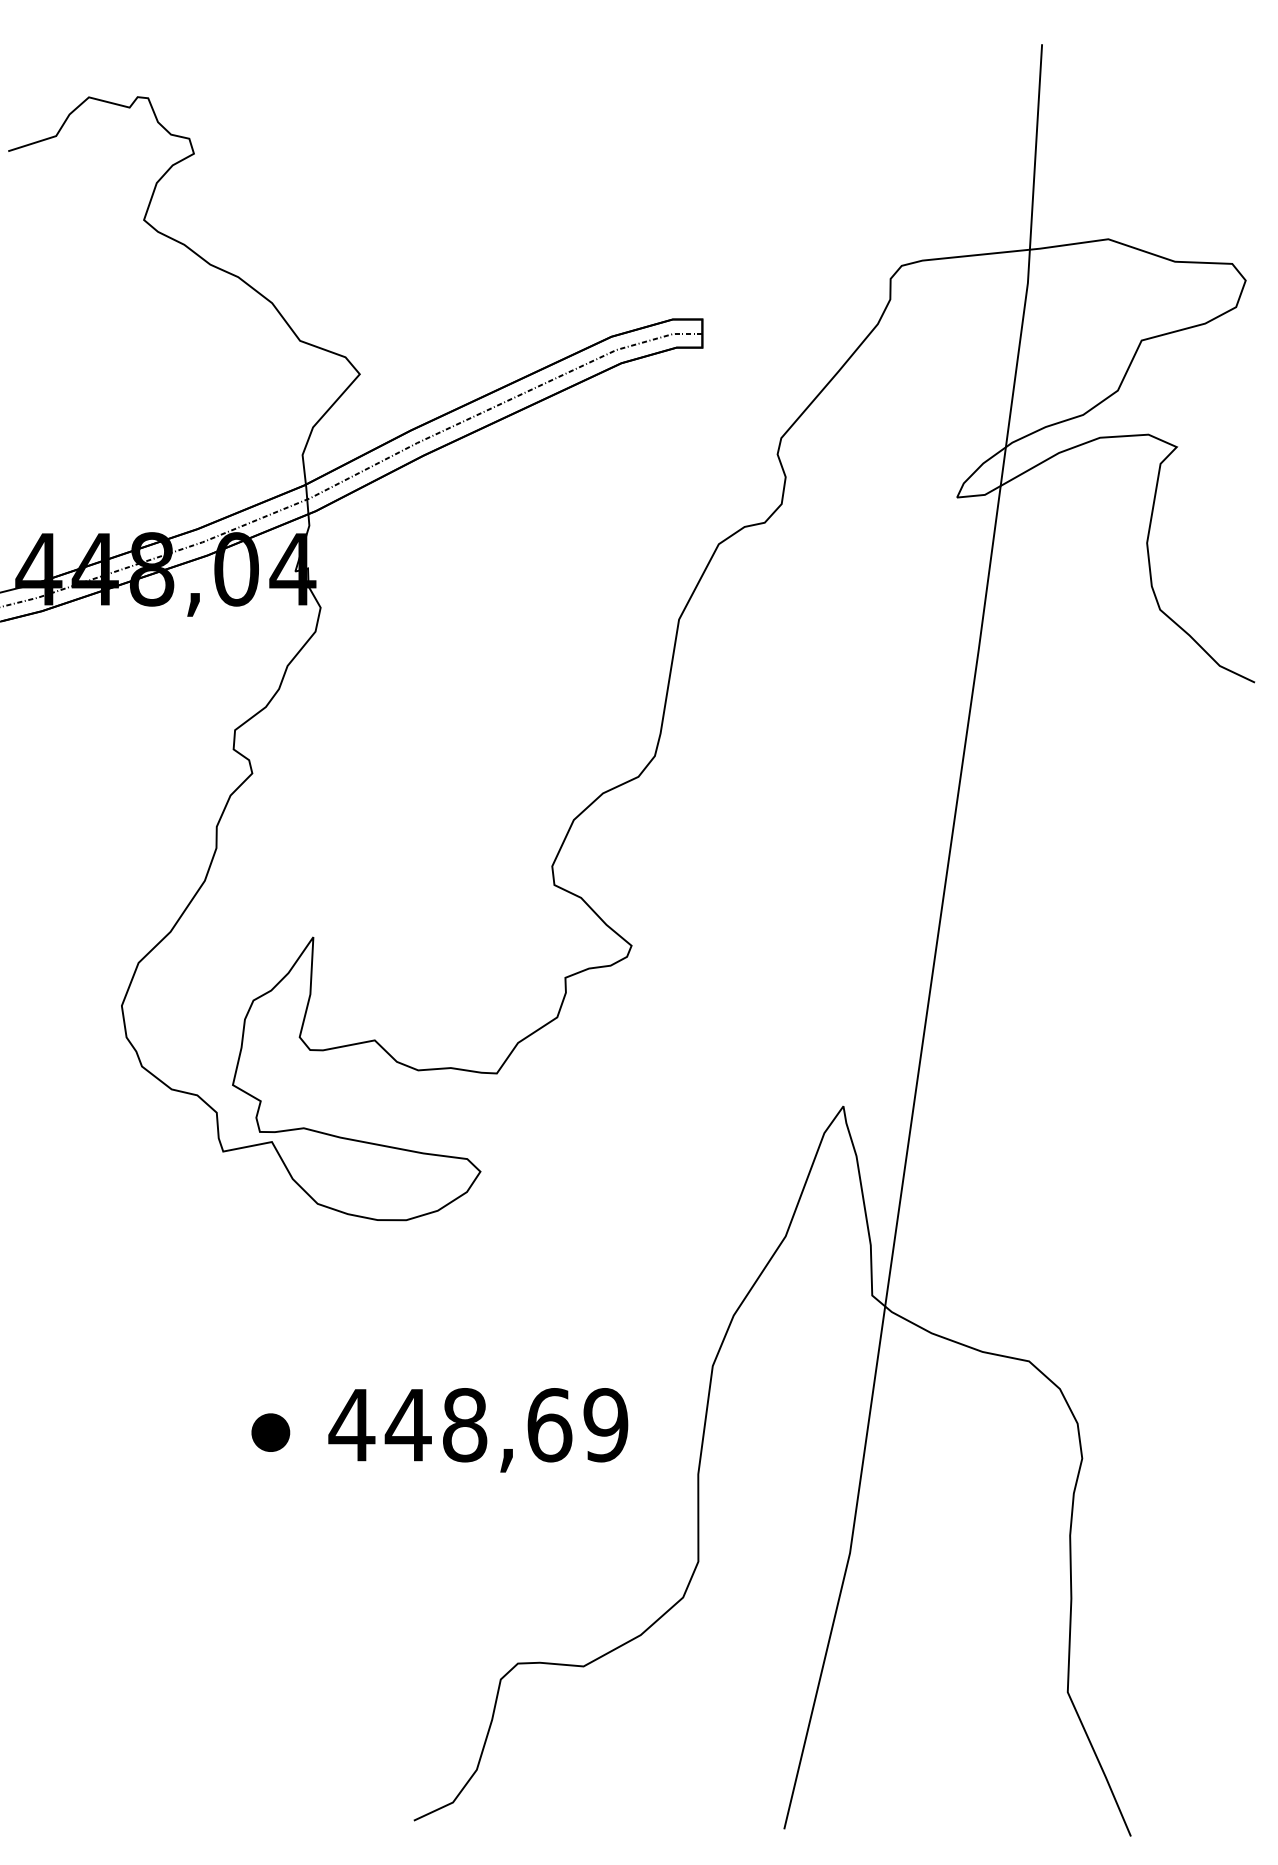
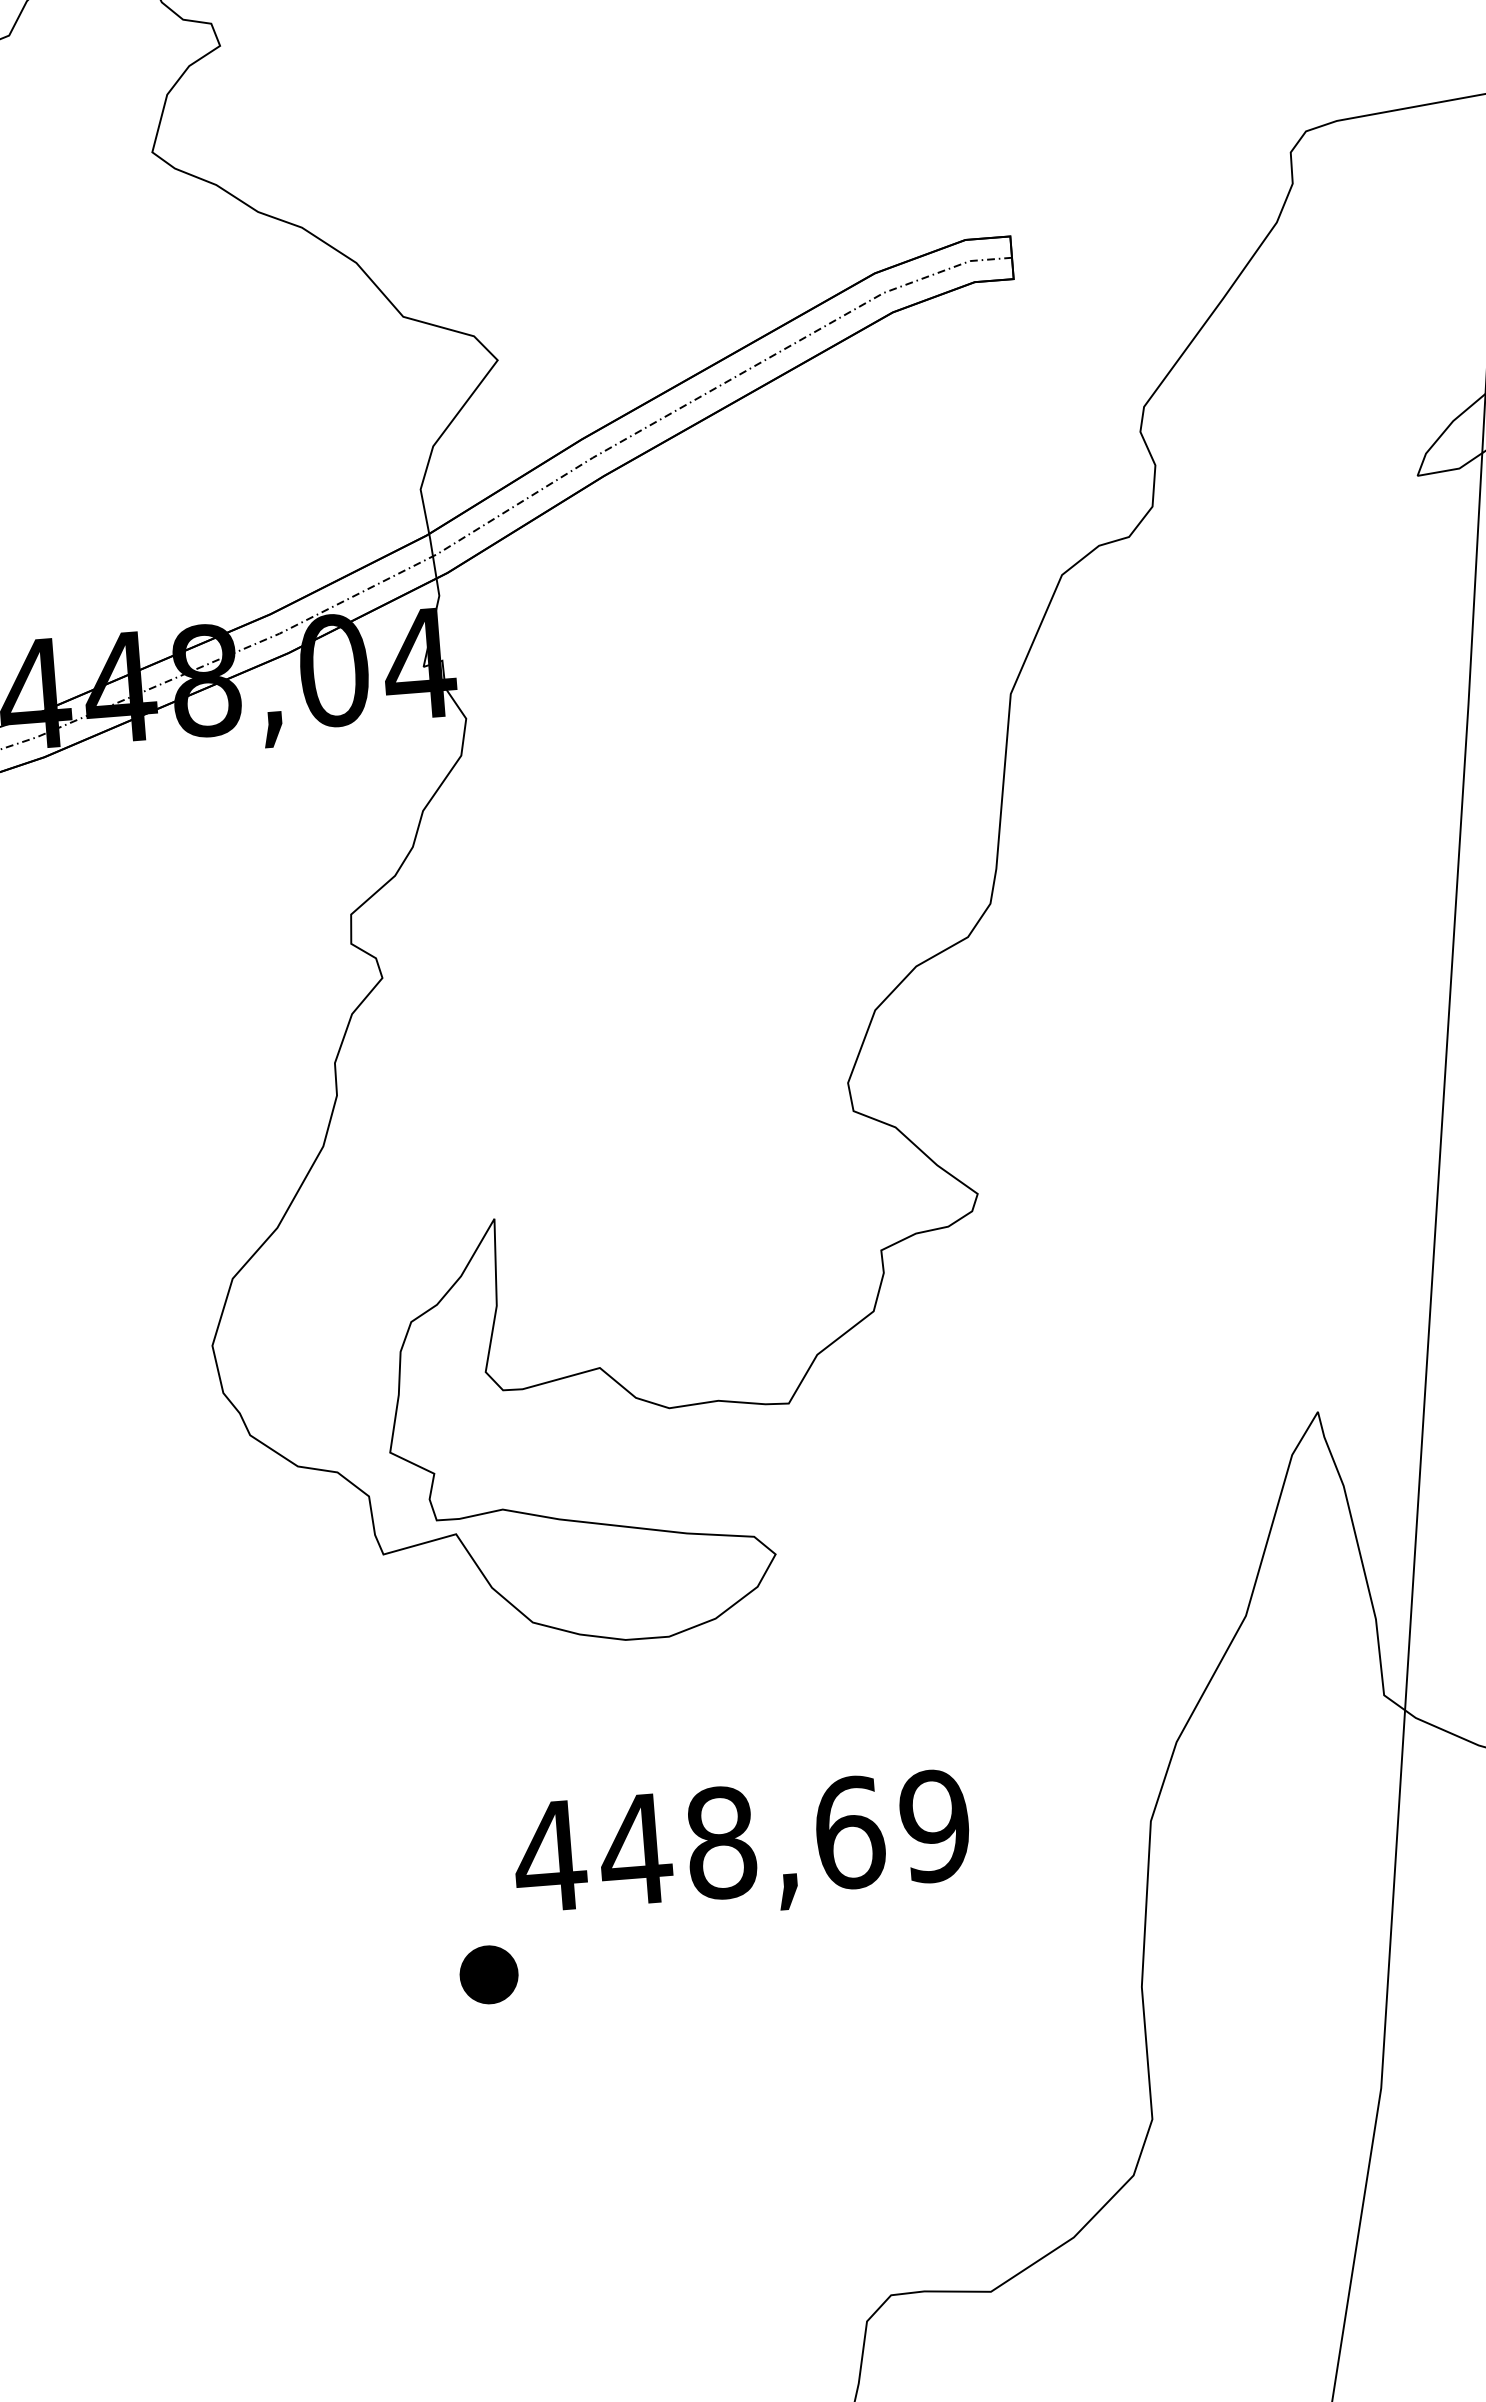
text: (478, 1430) -> (742, 1849), moved

